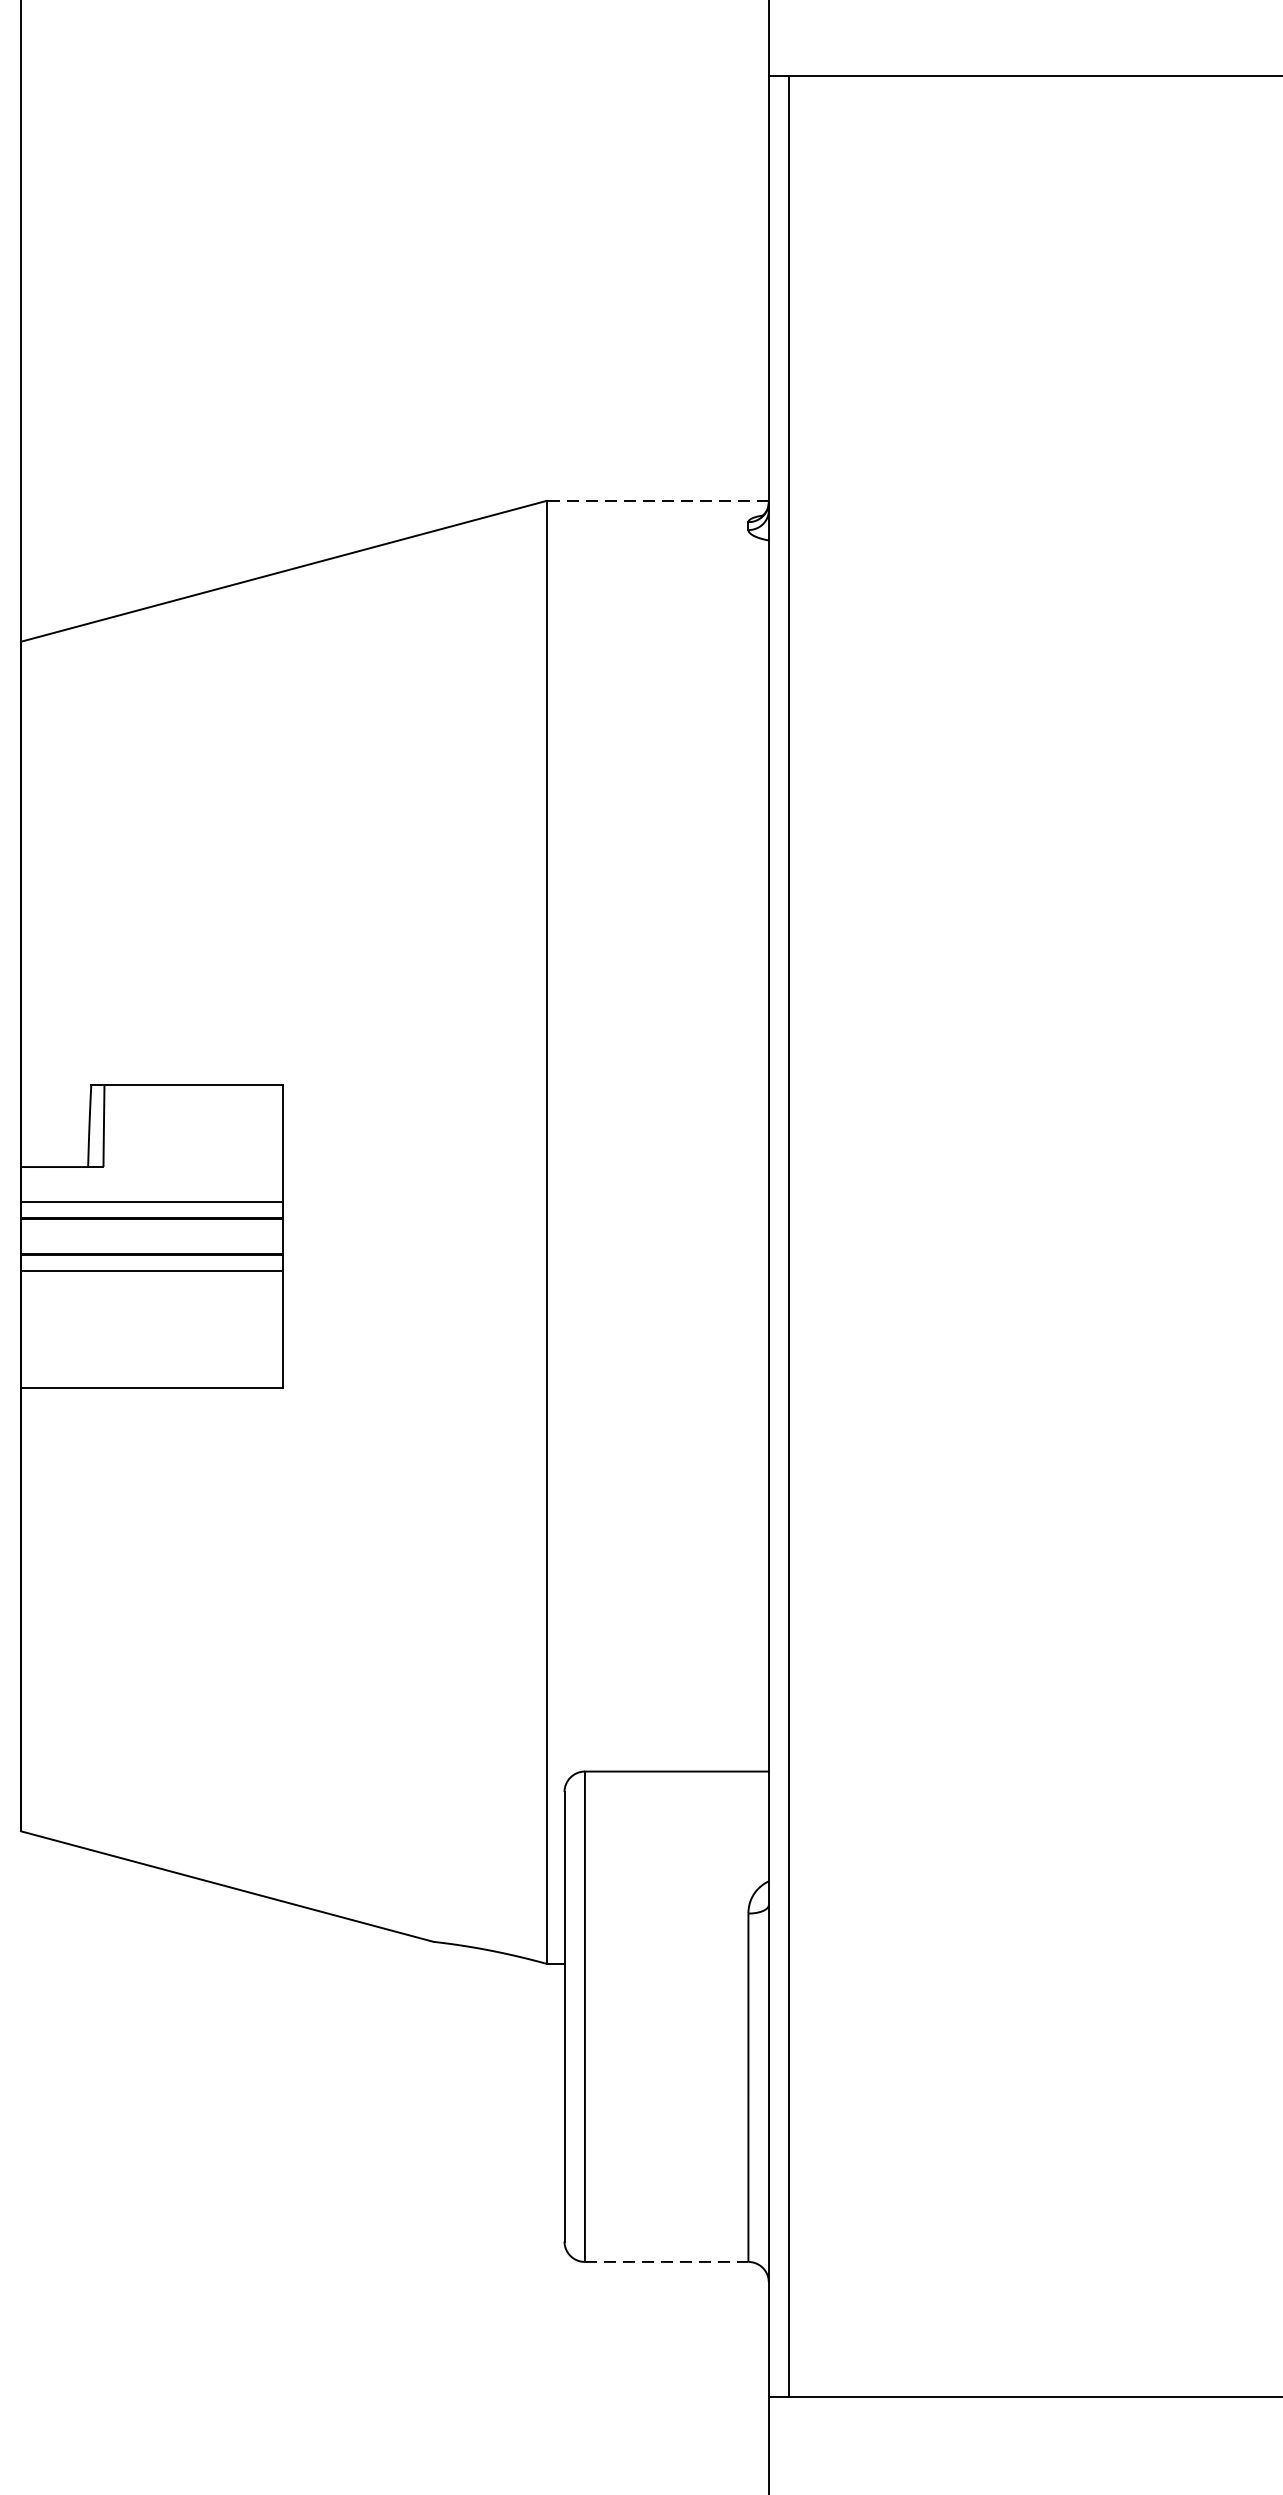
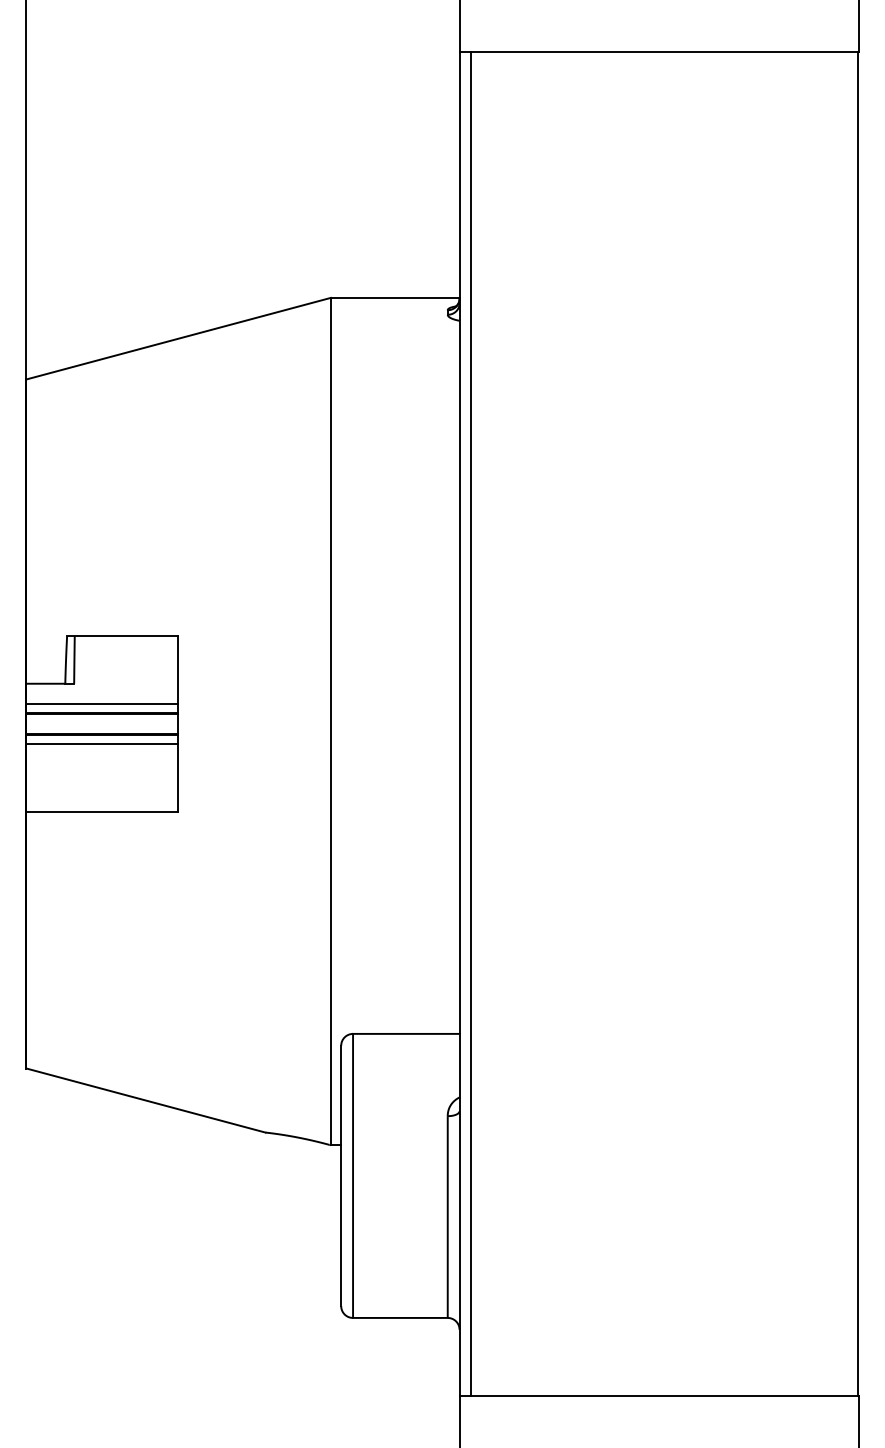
line: (656, 500) -> (394, 297), dashed -> solid
line: (666, 2261) -> (400, 1317), dashed -> solid

